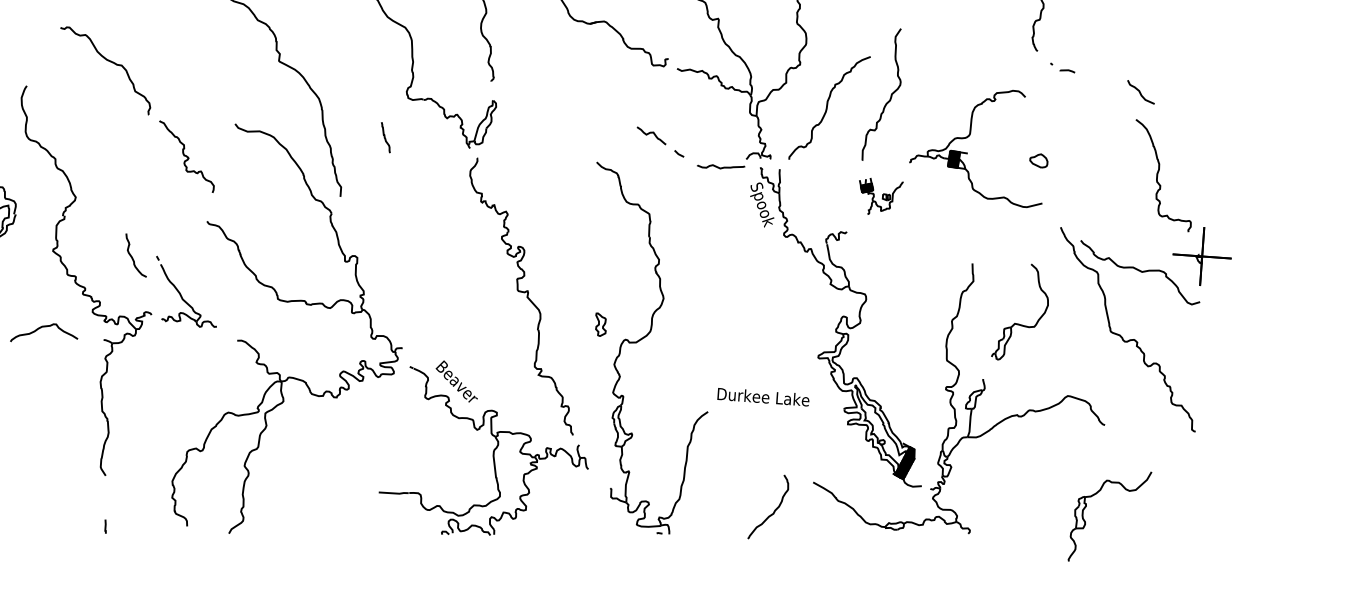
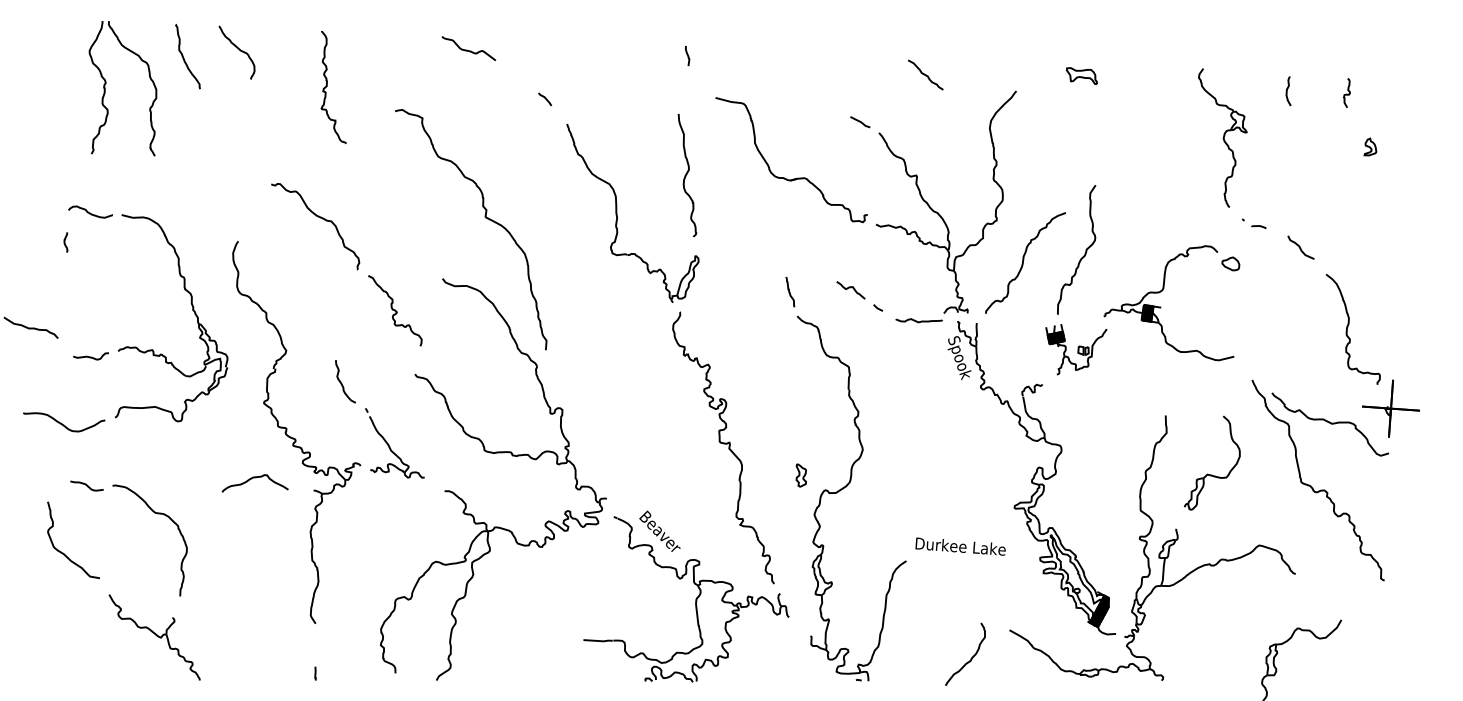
curve: (1140, 92) -> (1300, 247), moved
curve: (385, 138) -> (790, 292), moved
part: (1038, 160) -> (1230, 263), moved
part: (881, 196) -> (1076, 349), size x1.43
part: (136, 255) -> (345, 381), moved

